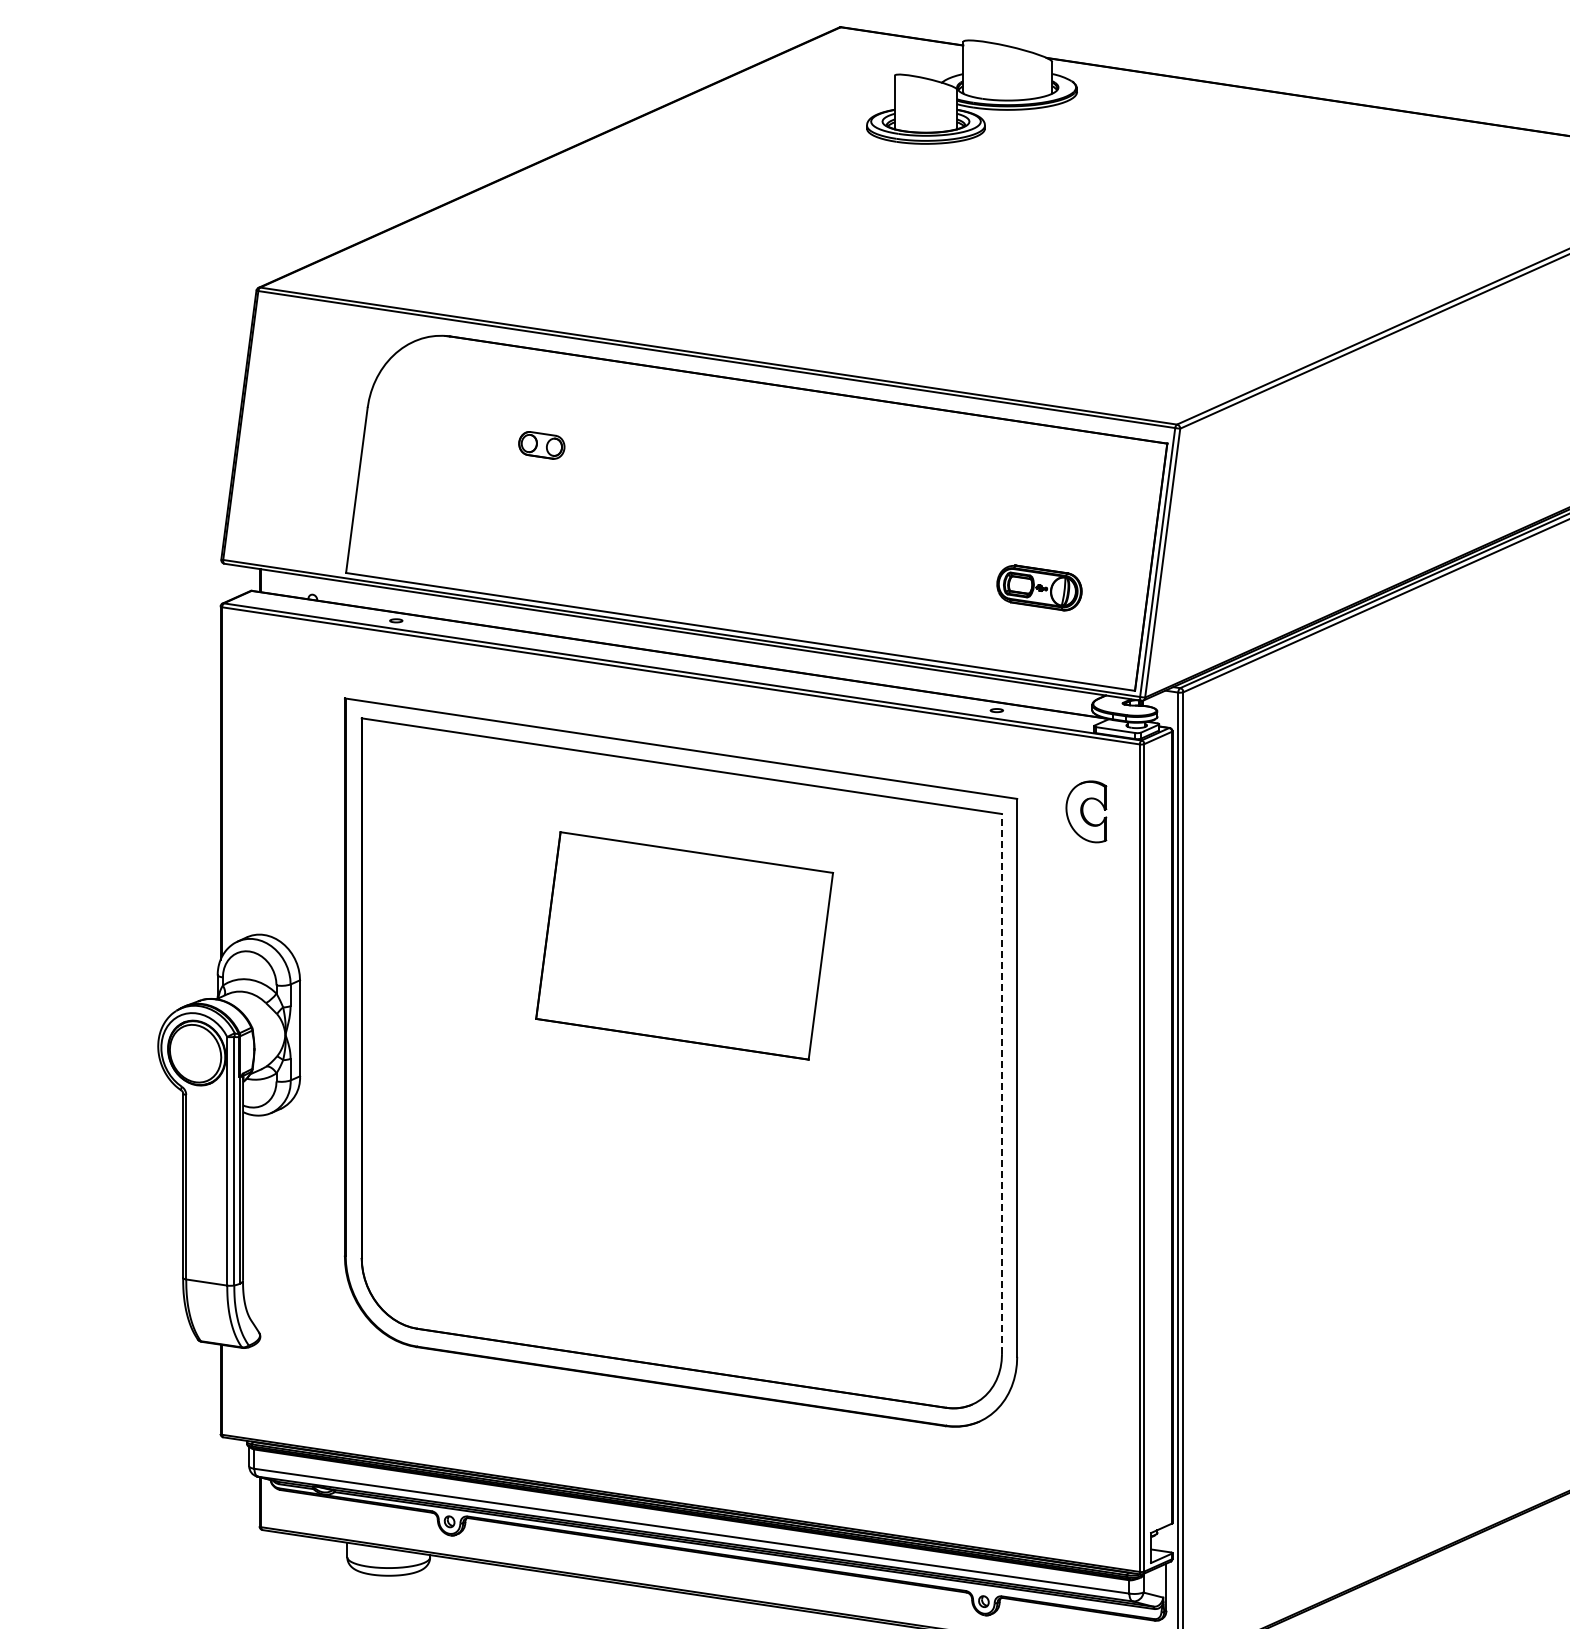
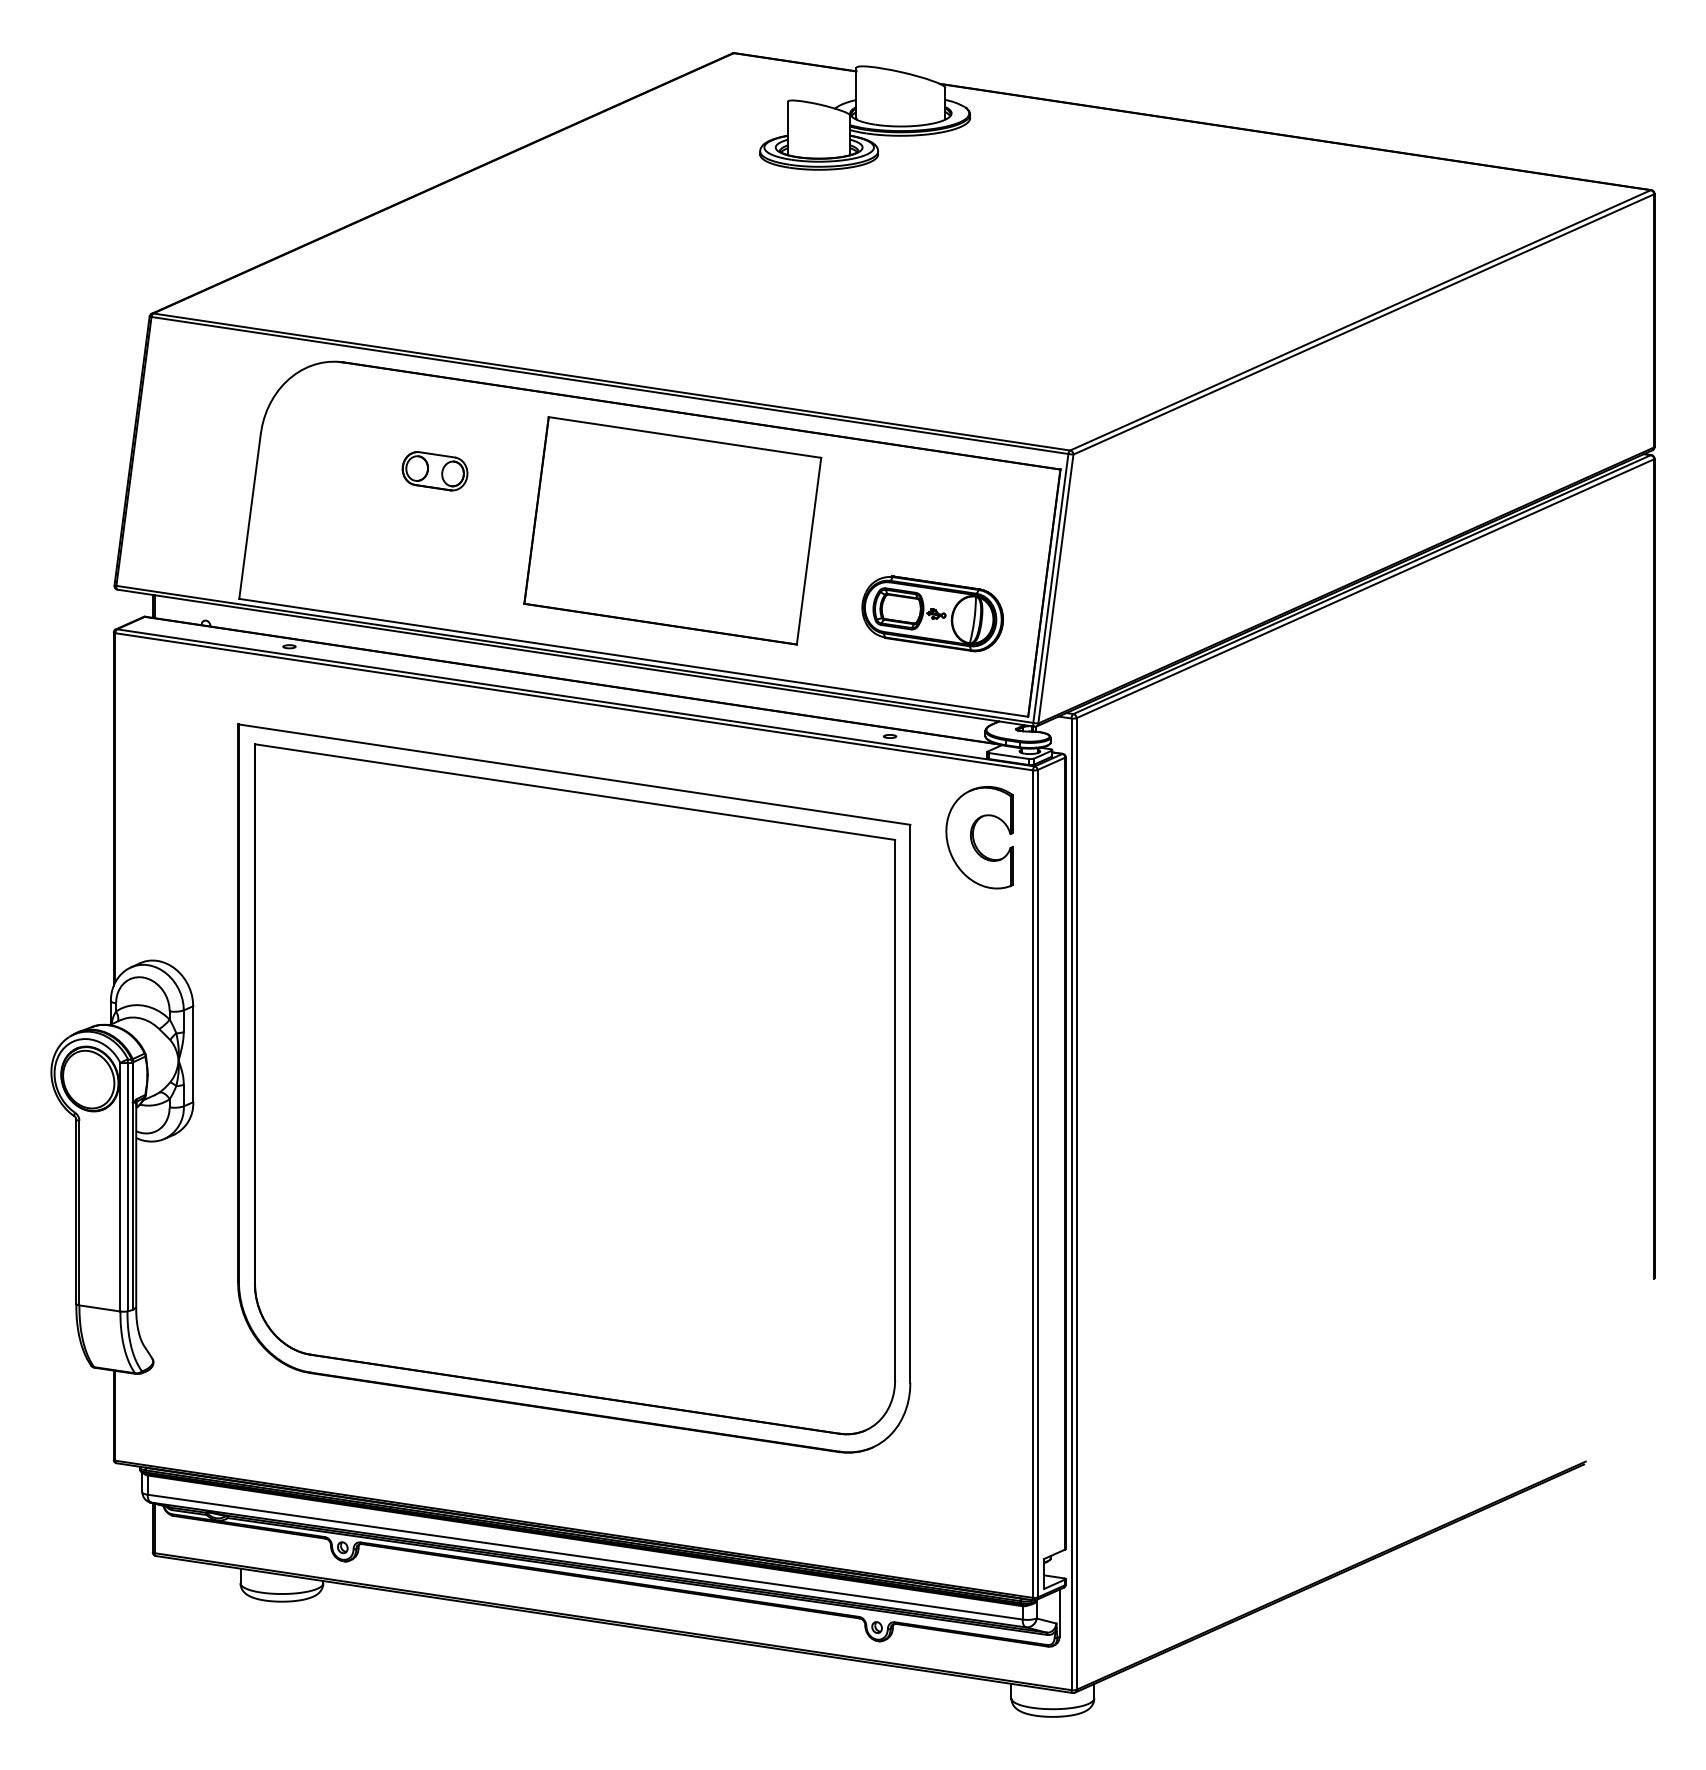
part: (541, 445) -> (434, 471), size x1.43
part: (1039, 587) -> (932, 613), size x1.67
part: (1086, 811) -> (979, 837), size x1.67
part: (684, 945) -> (672, 530), moved
line: (1002, 1083) -> (895, 1109), dashed -> solid

